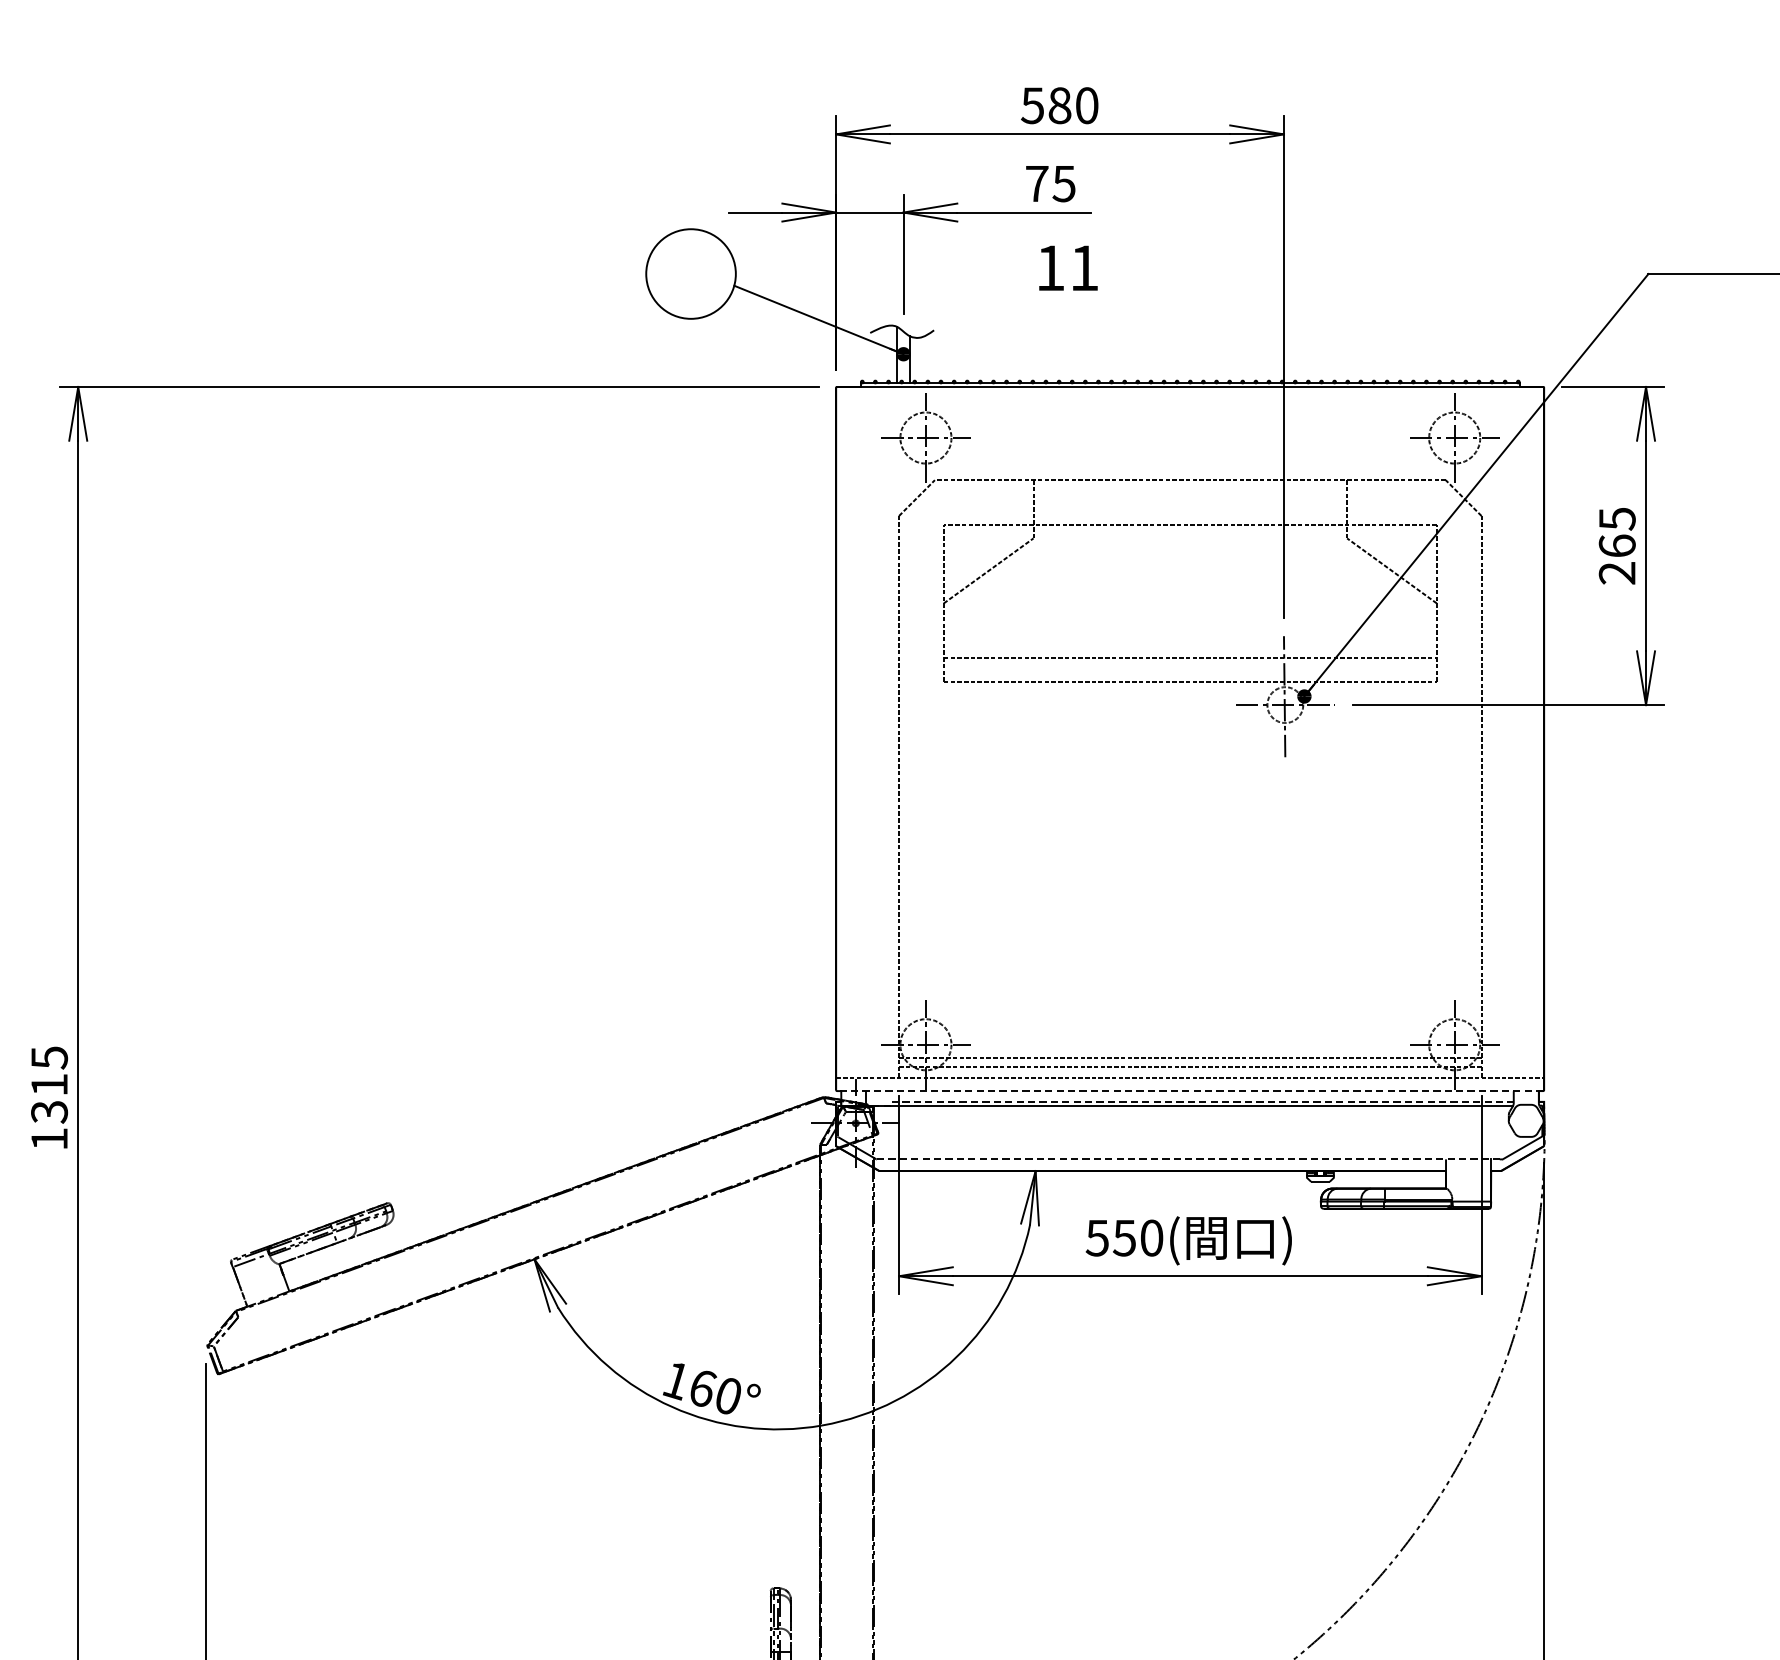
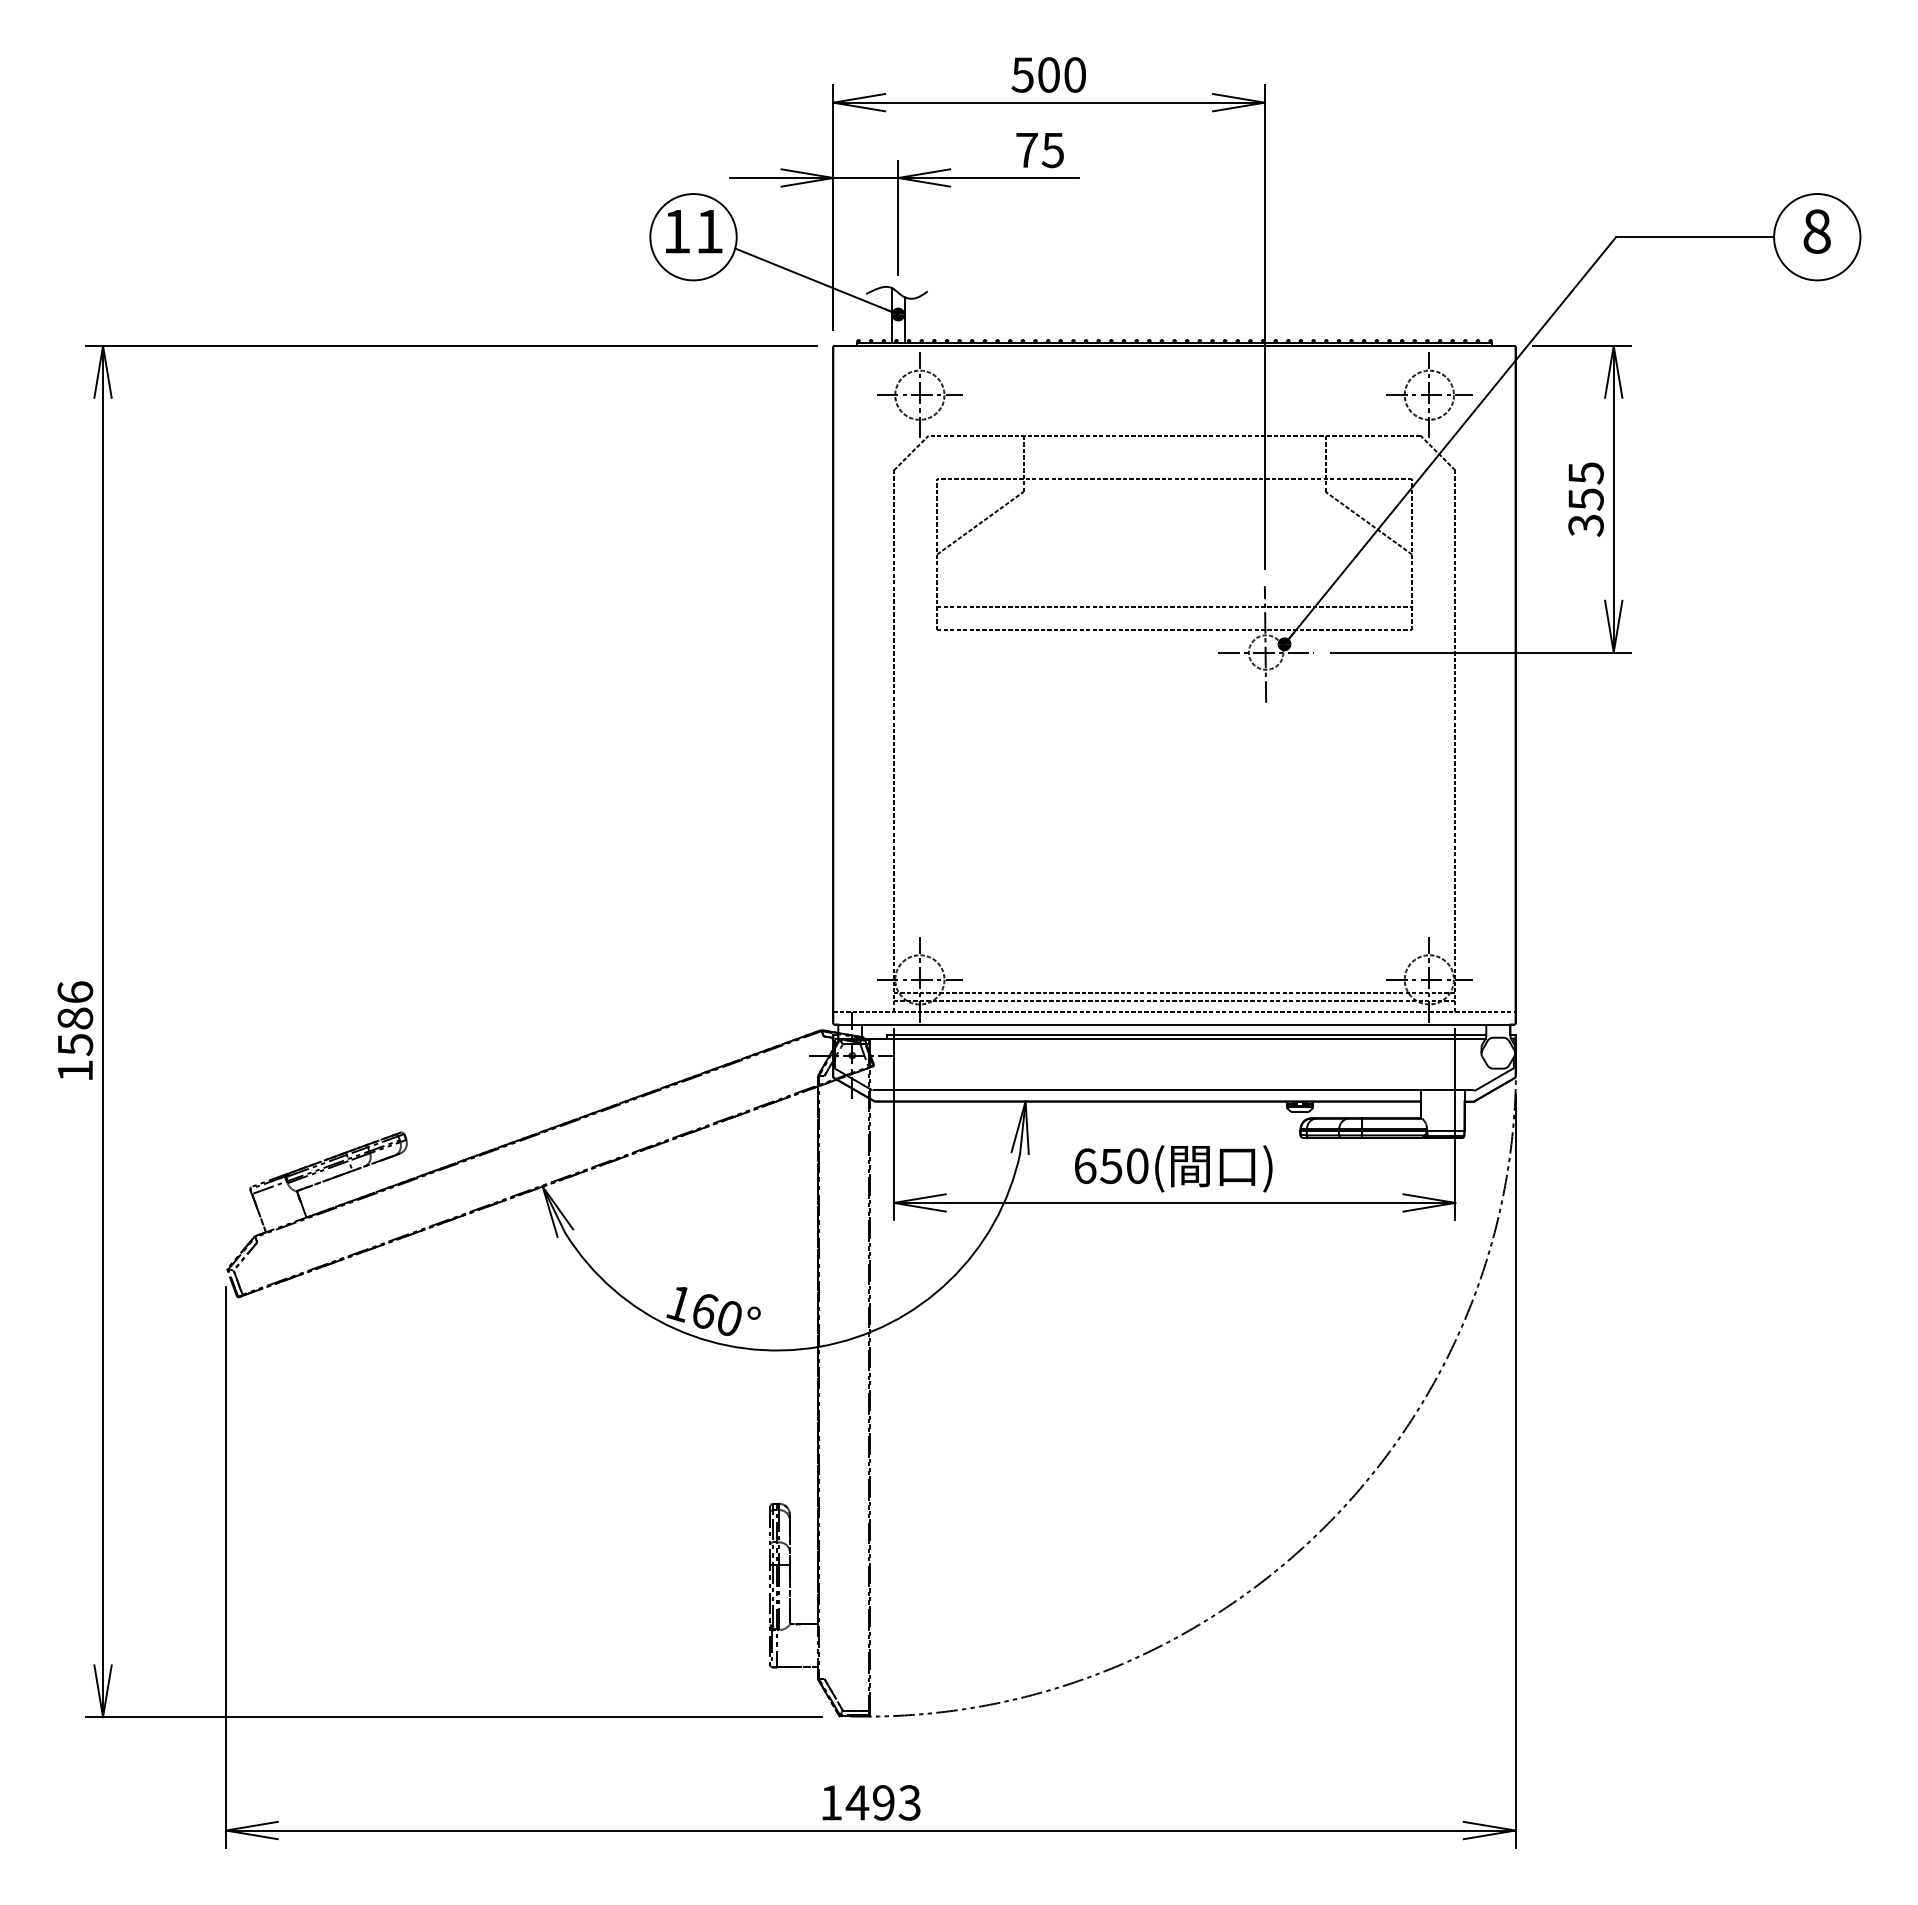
text: (1059, 105) -> (1048, 74), 580 -> 500
text: (1068, 268) -> (694, 231), moved
text: (1616, 559) -> (1585, 512), 265 -> 355
text: (49, 1084) -> (75, 1018), 1315 -> 1586
line: (1189, 1091) -> (1173, 1024), dashed -> solid
line: (1190, 1101) -> (1174, 1034), dashed -> solid
line: (1189, 1159) -> (1173, 1090), dashed -> solid
text: (1096, 1238) -> (1084, 1166), 550( -> 650(

